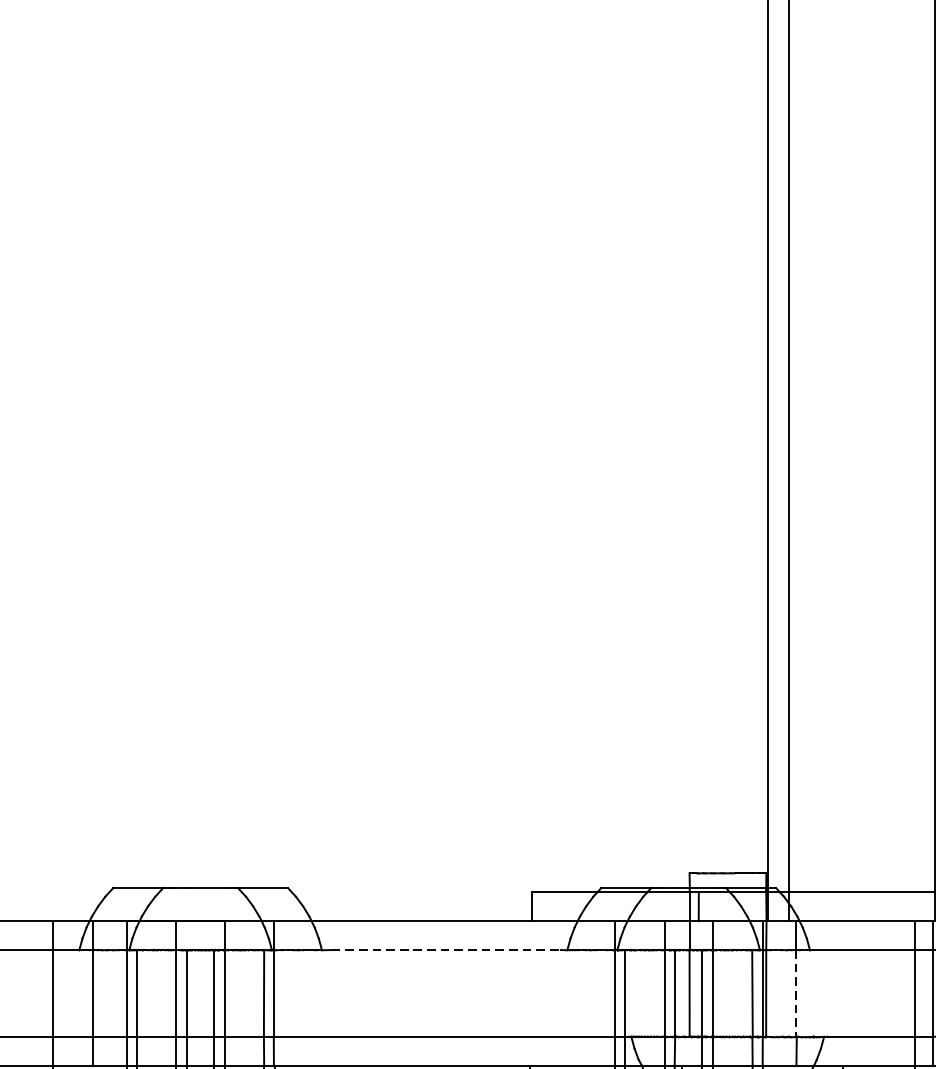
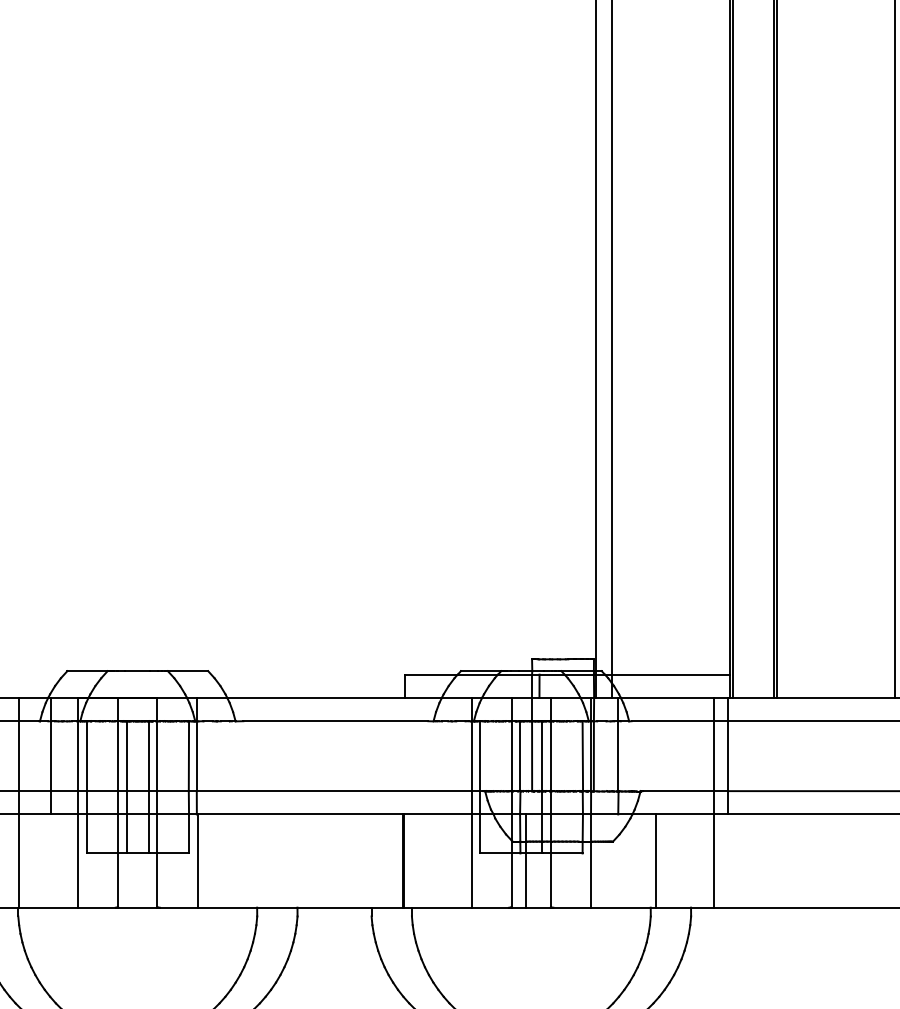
line: (447, 950) -> (336, 721), dashed -> solid
line: (796, 993) -> (618, 756), dashed -> solid

